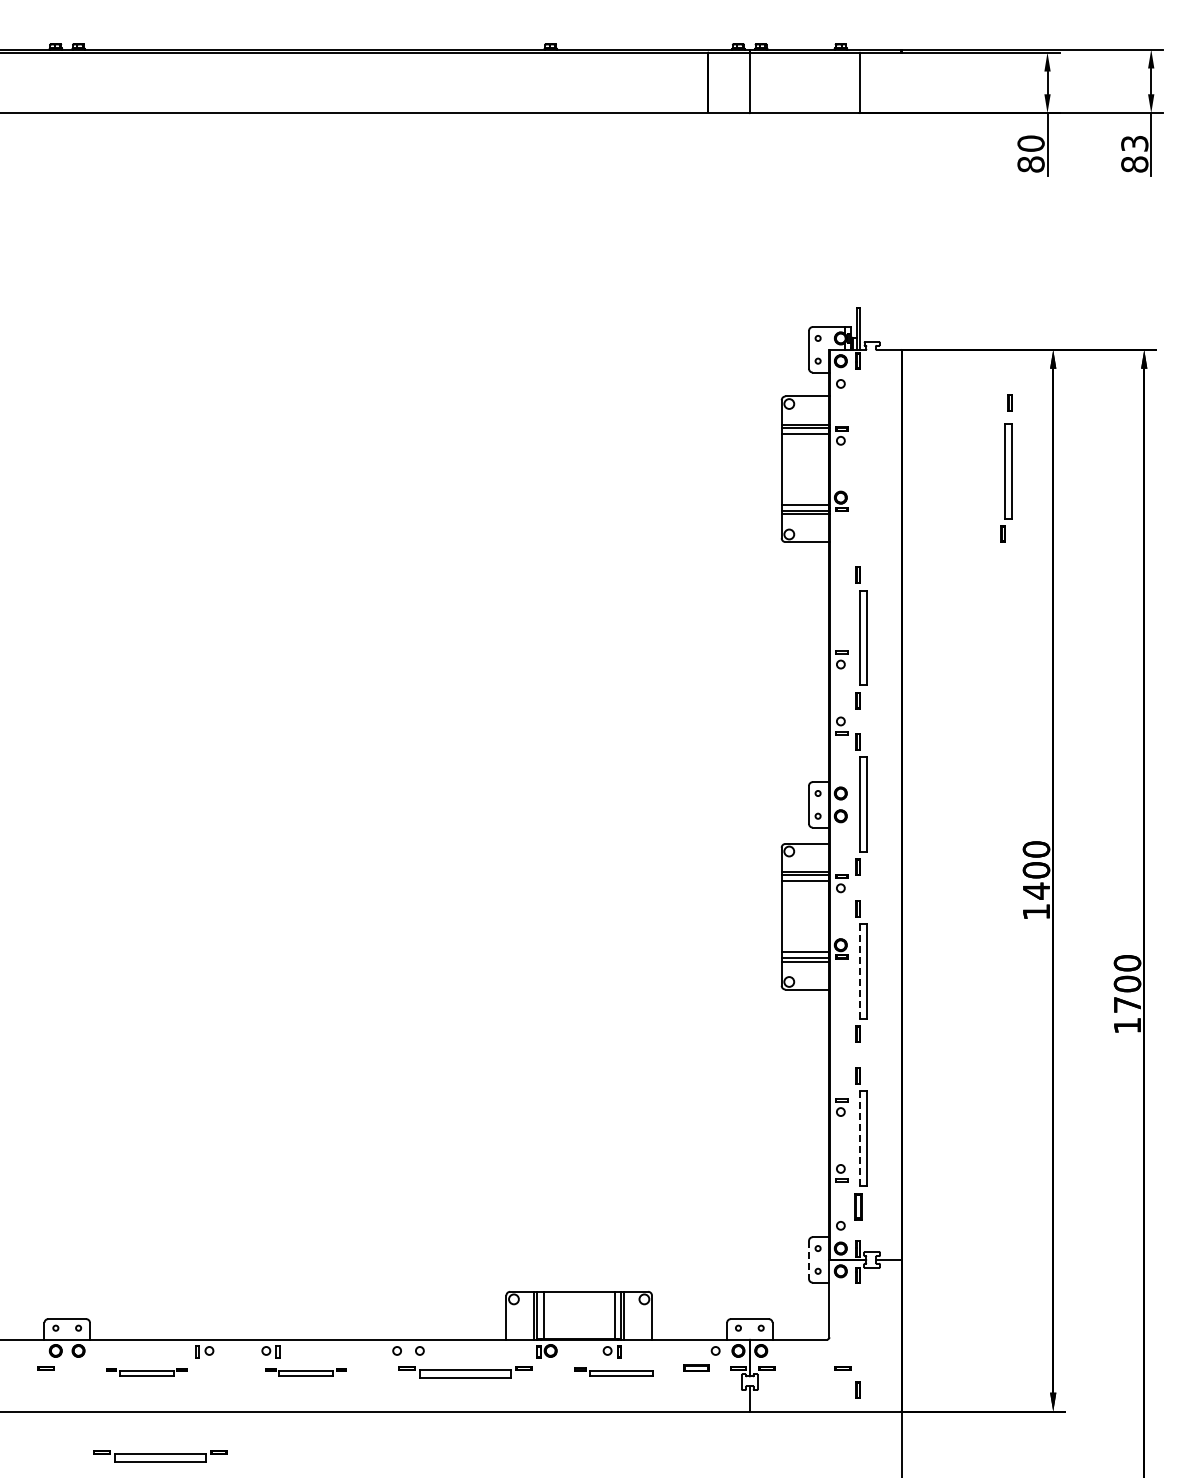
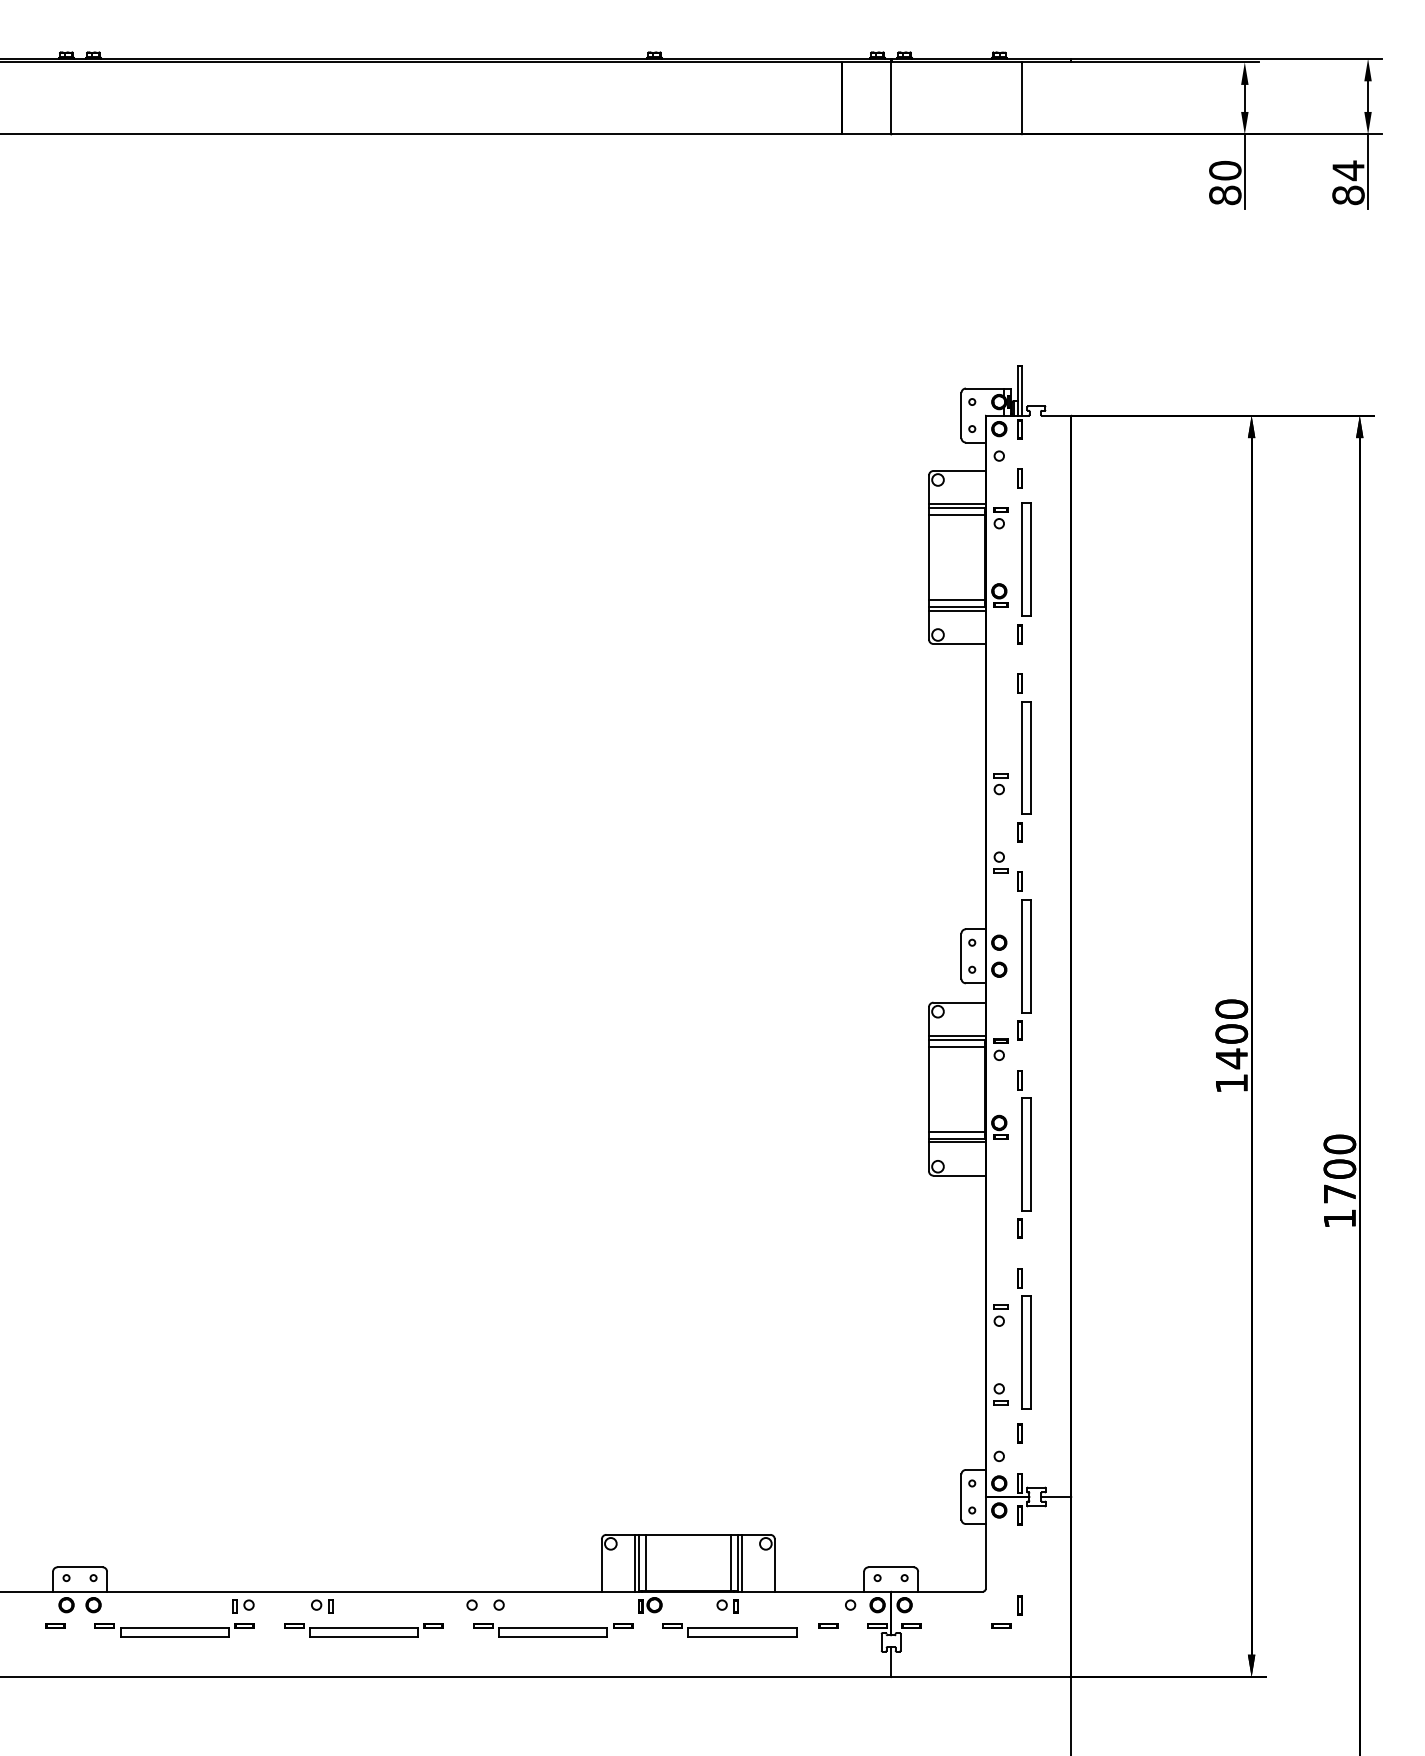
text: (1134, 143) -> (1348, 170), 83 -> 84
part: (1009, 402) -> (1019, 478), moved
part: (1006, 482) -> (1023, 573), moved
line: (859, 972) -> (1021, 1155), dashed -> solid
line: (859, 1139) -> (1021, 1353), dashed -> solid
part: (857, 1206) -> (1019, 1433), size x0.62
line: (809, 1259) -> (962, 1496), dashed -> solid
part: (696, 1368) -> (827, 1625), size x0.62
part: (146, 1372) -> (174, 1630), size x1.67
part: (305, 1372) -> (363, 1630), size x1.67
part: (613, 1372) -> (729, 1630), size x1.43
part: (857, 1389) -> (1019, 1604), moved
part: (160, 1456) -> (190, 1730), removed

